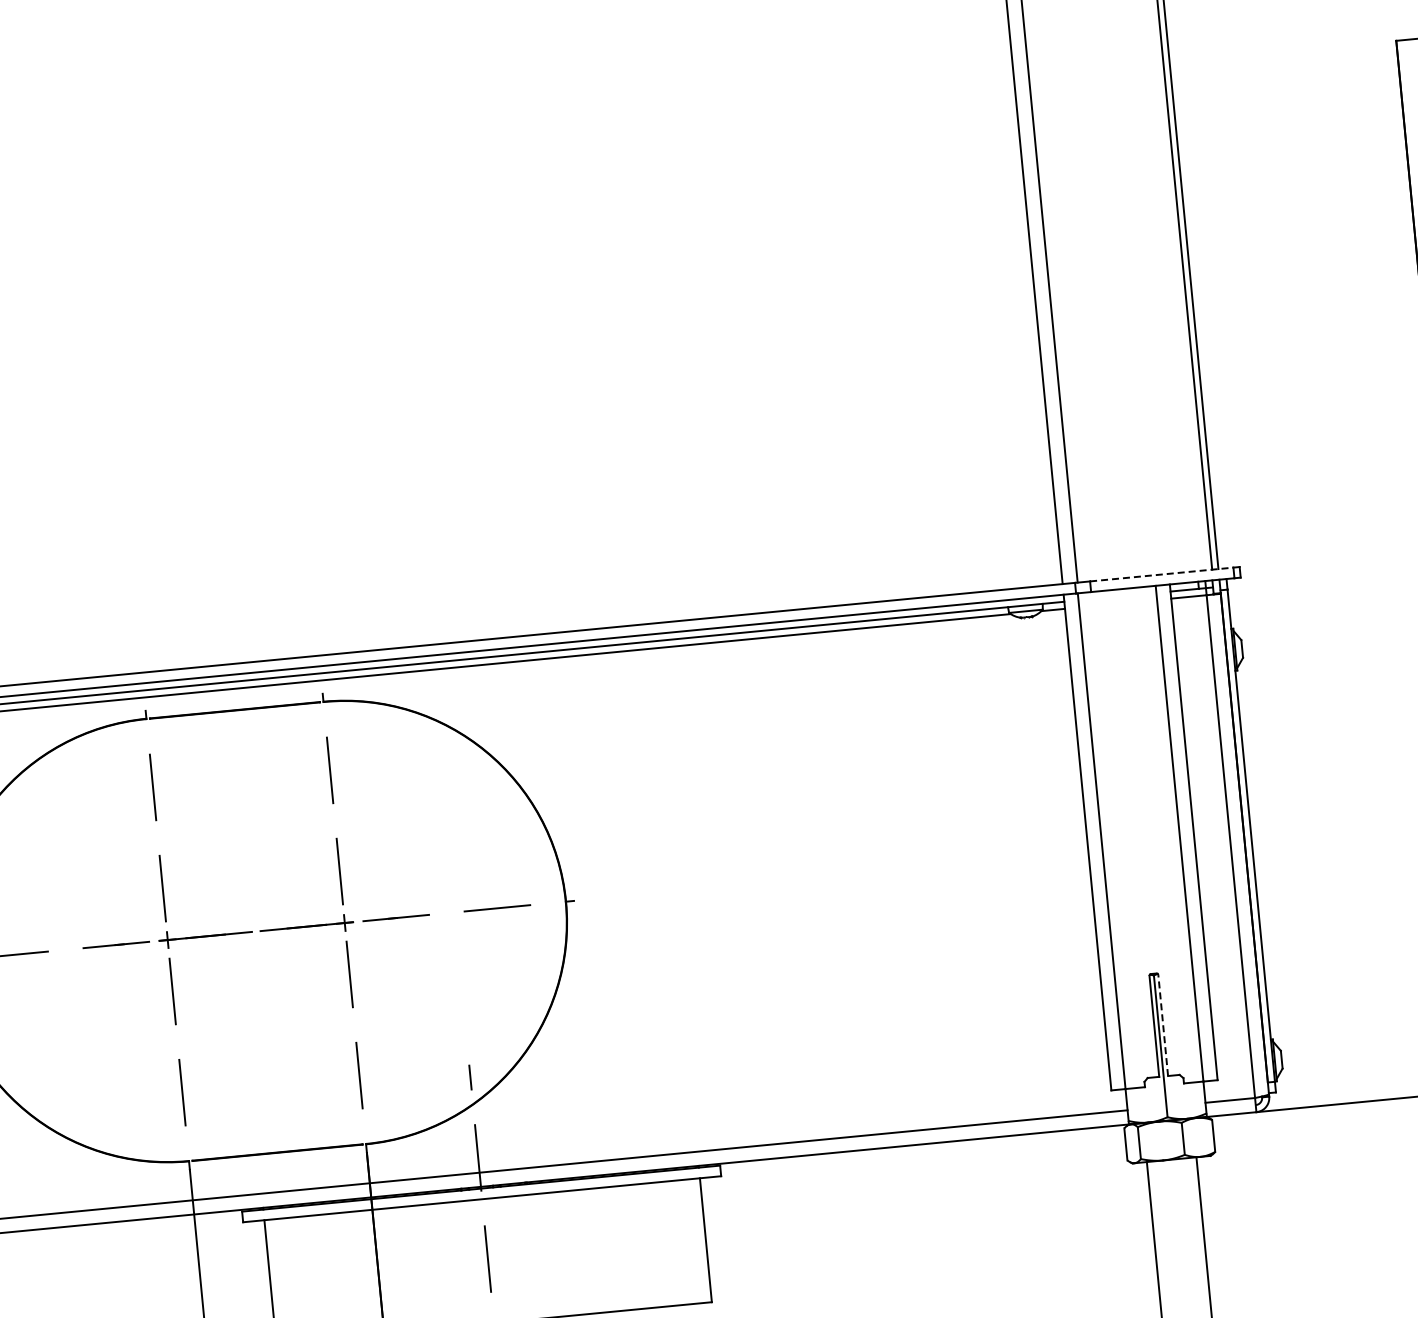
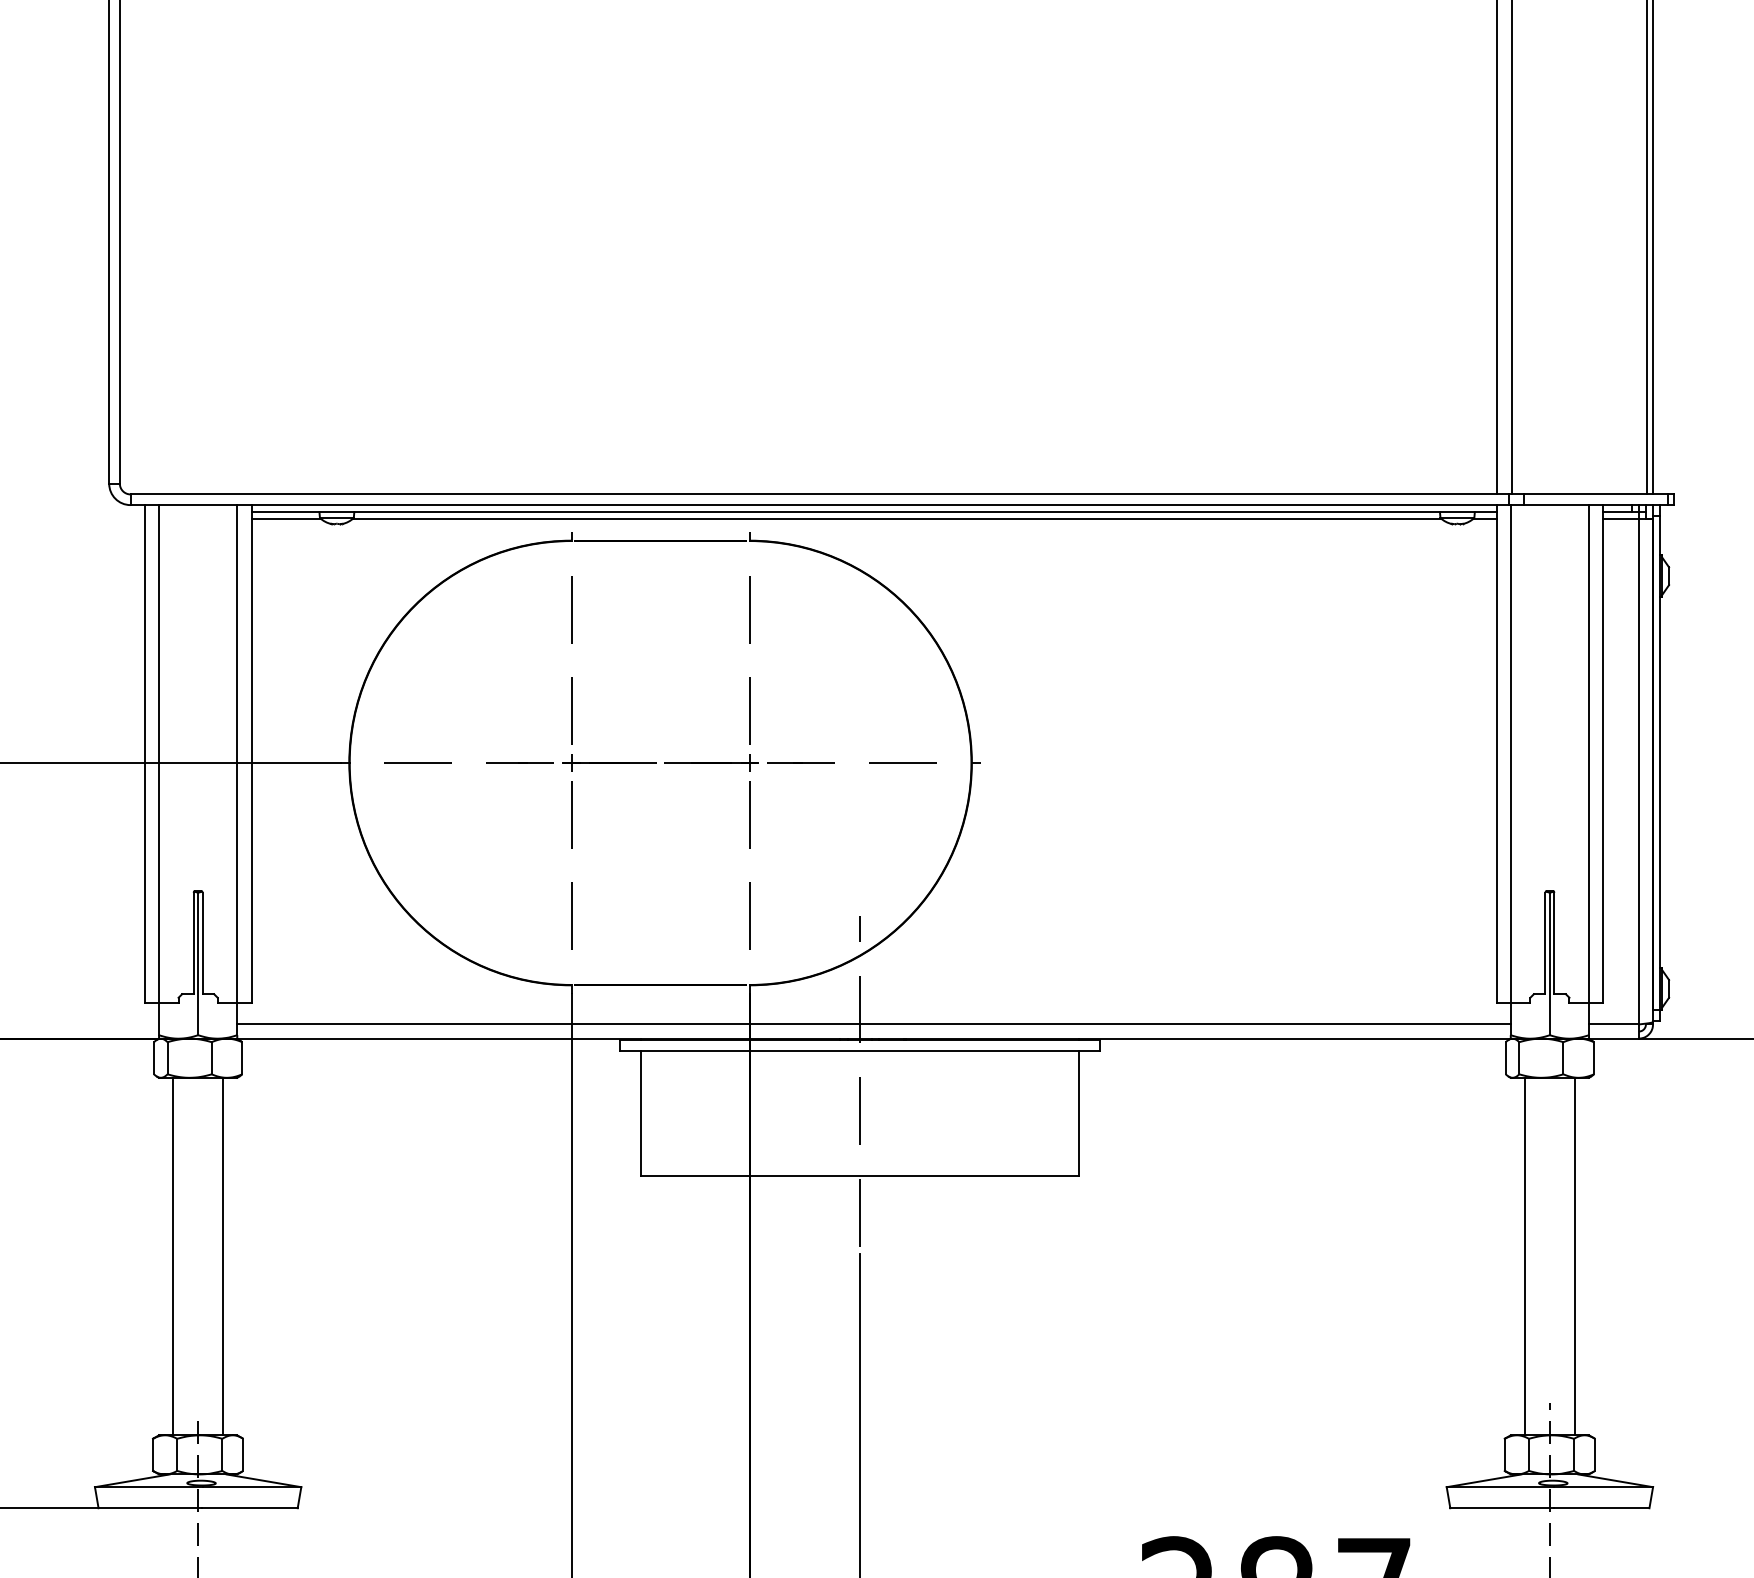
line: (1162, 574) -> (1596, 494), dashed -> solid
line: (1163, 1025) -> (1554, 943), dashed -> solid

